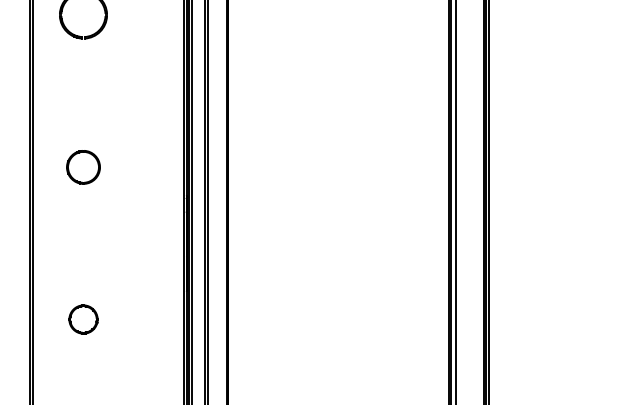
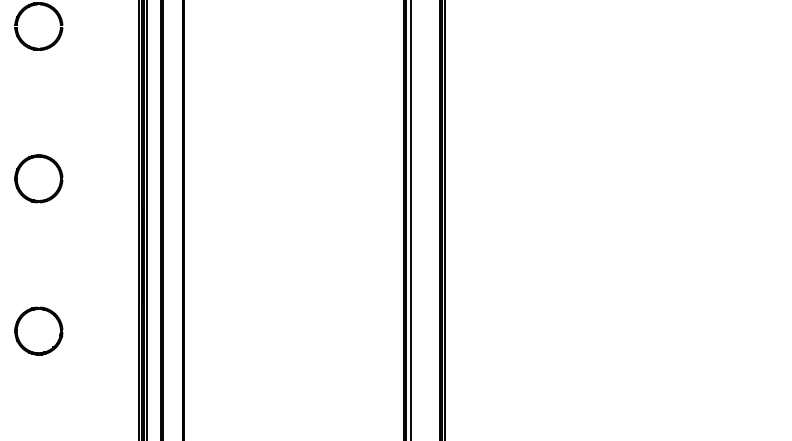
part: (83, 166) -> (38, 178), size x1.43
part: (83, 318) -> (38, 330), size x1.67

